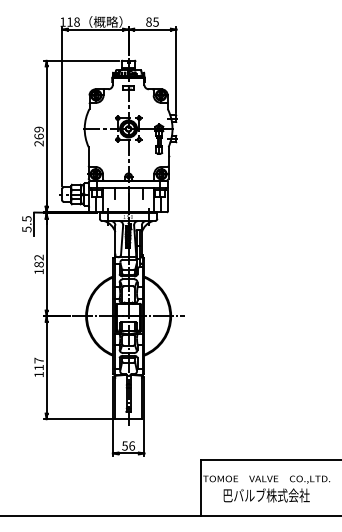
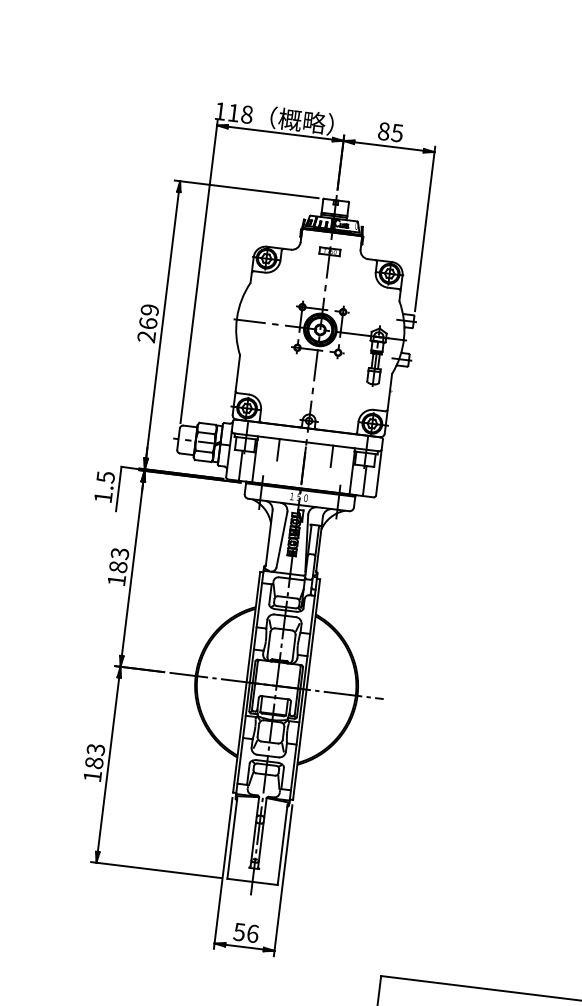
text: (26, 229) -> (102, 497), 5.5 -> 1.5
text: (39, 257) -> (120, 553), 182 -> 183
text: (38, 363) -> (94, 754), 117 -> 183

